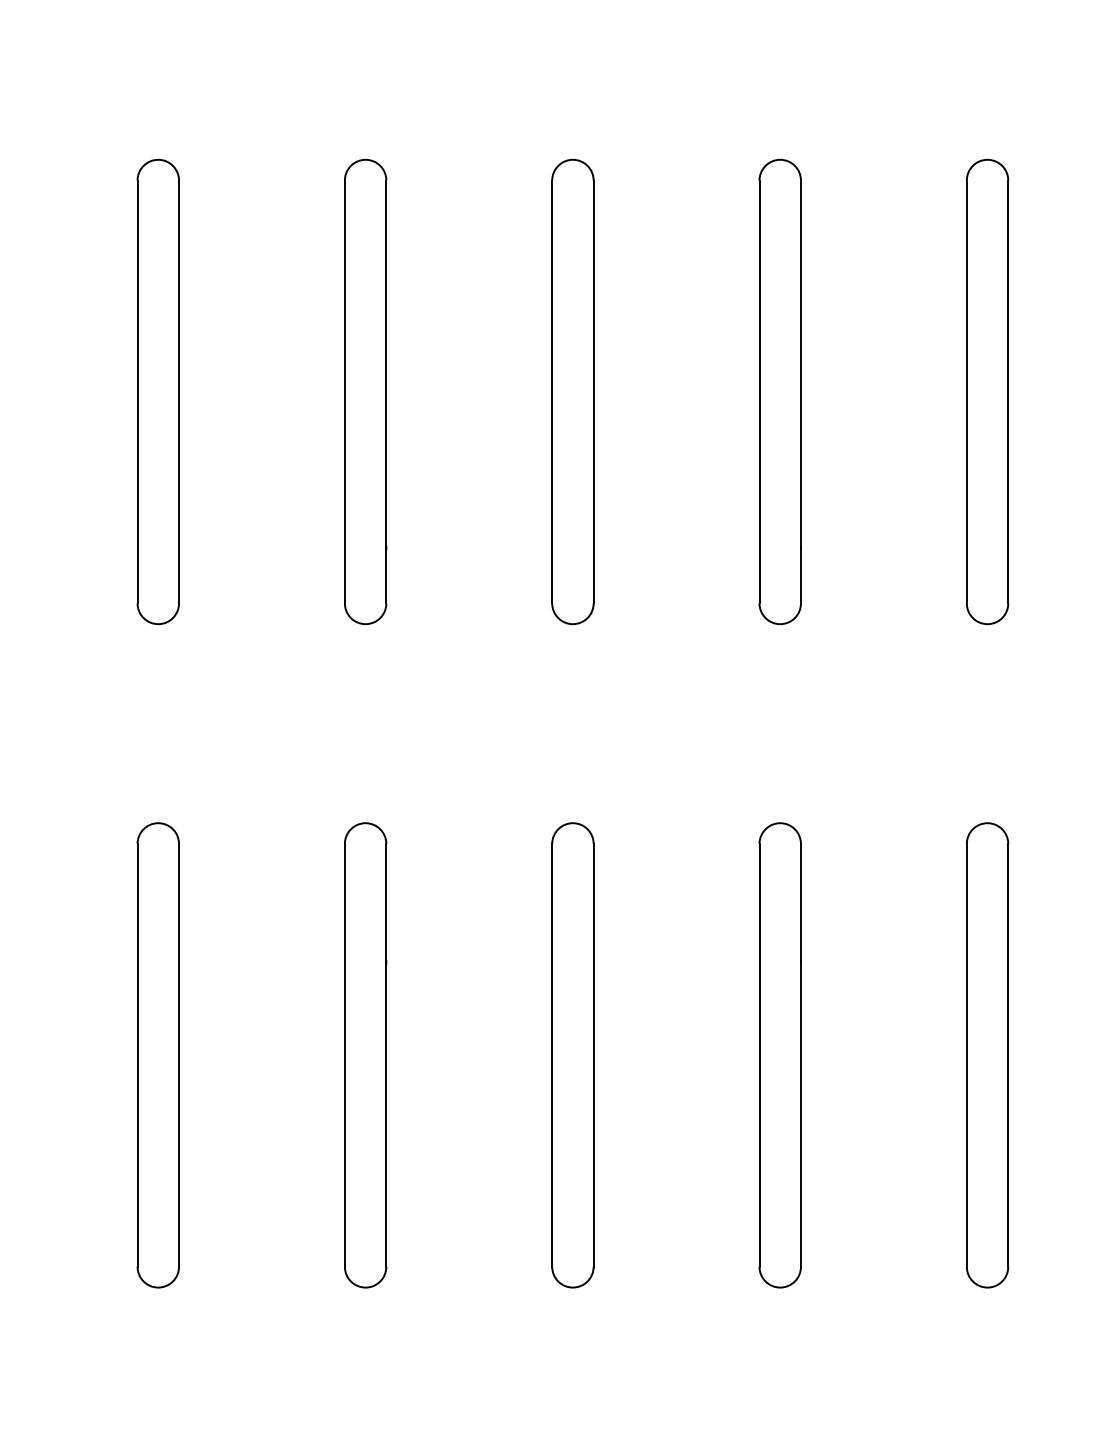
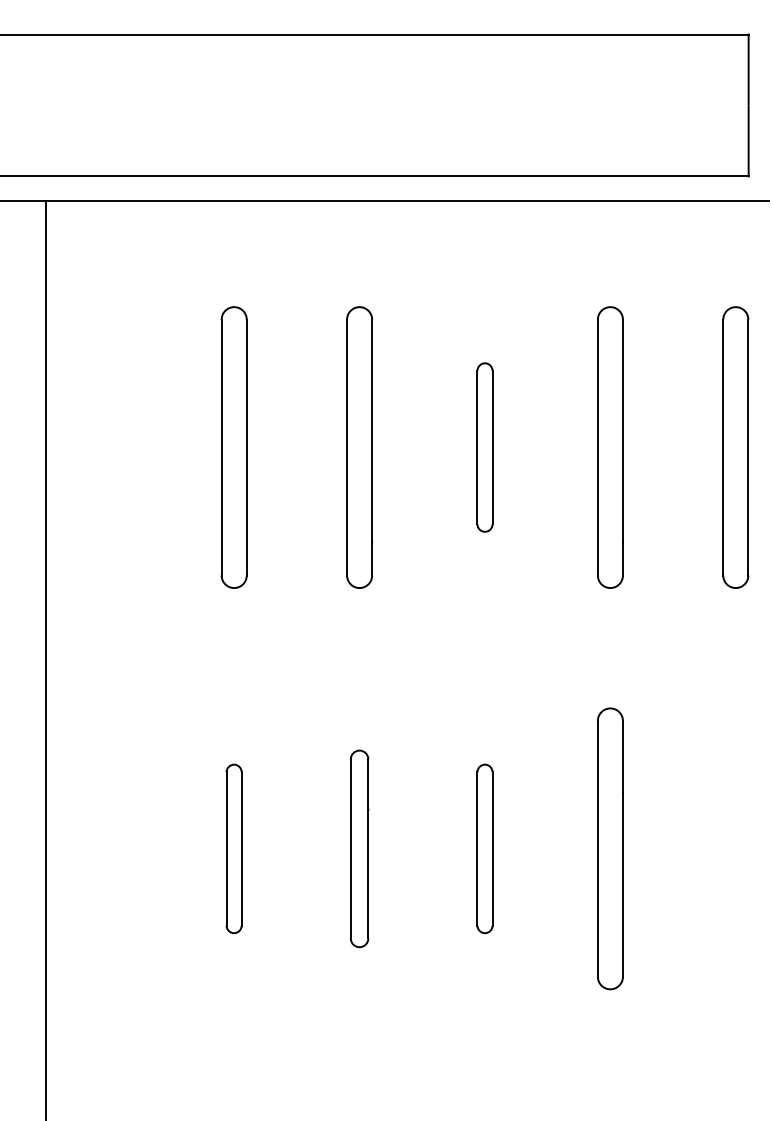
part: (572, 391) -> (484, 447), size x0.6
part: (157, 1054) -> (233, 848), size x0.6
part: (365, 1054) -> (359, 848), size x0.7
part: (572, 1054) -> (484, 848), size x0.6
part: (987, 1054) -> (735, 848), removed

